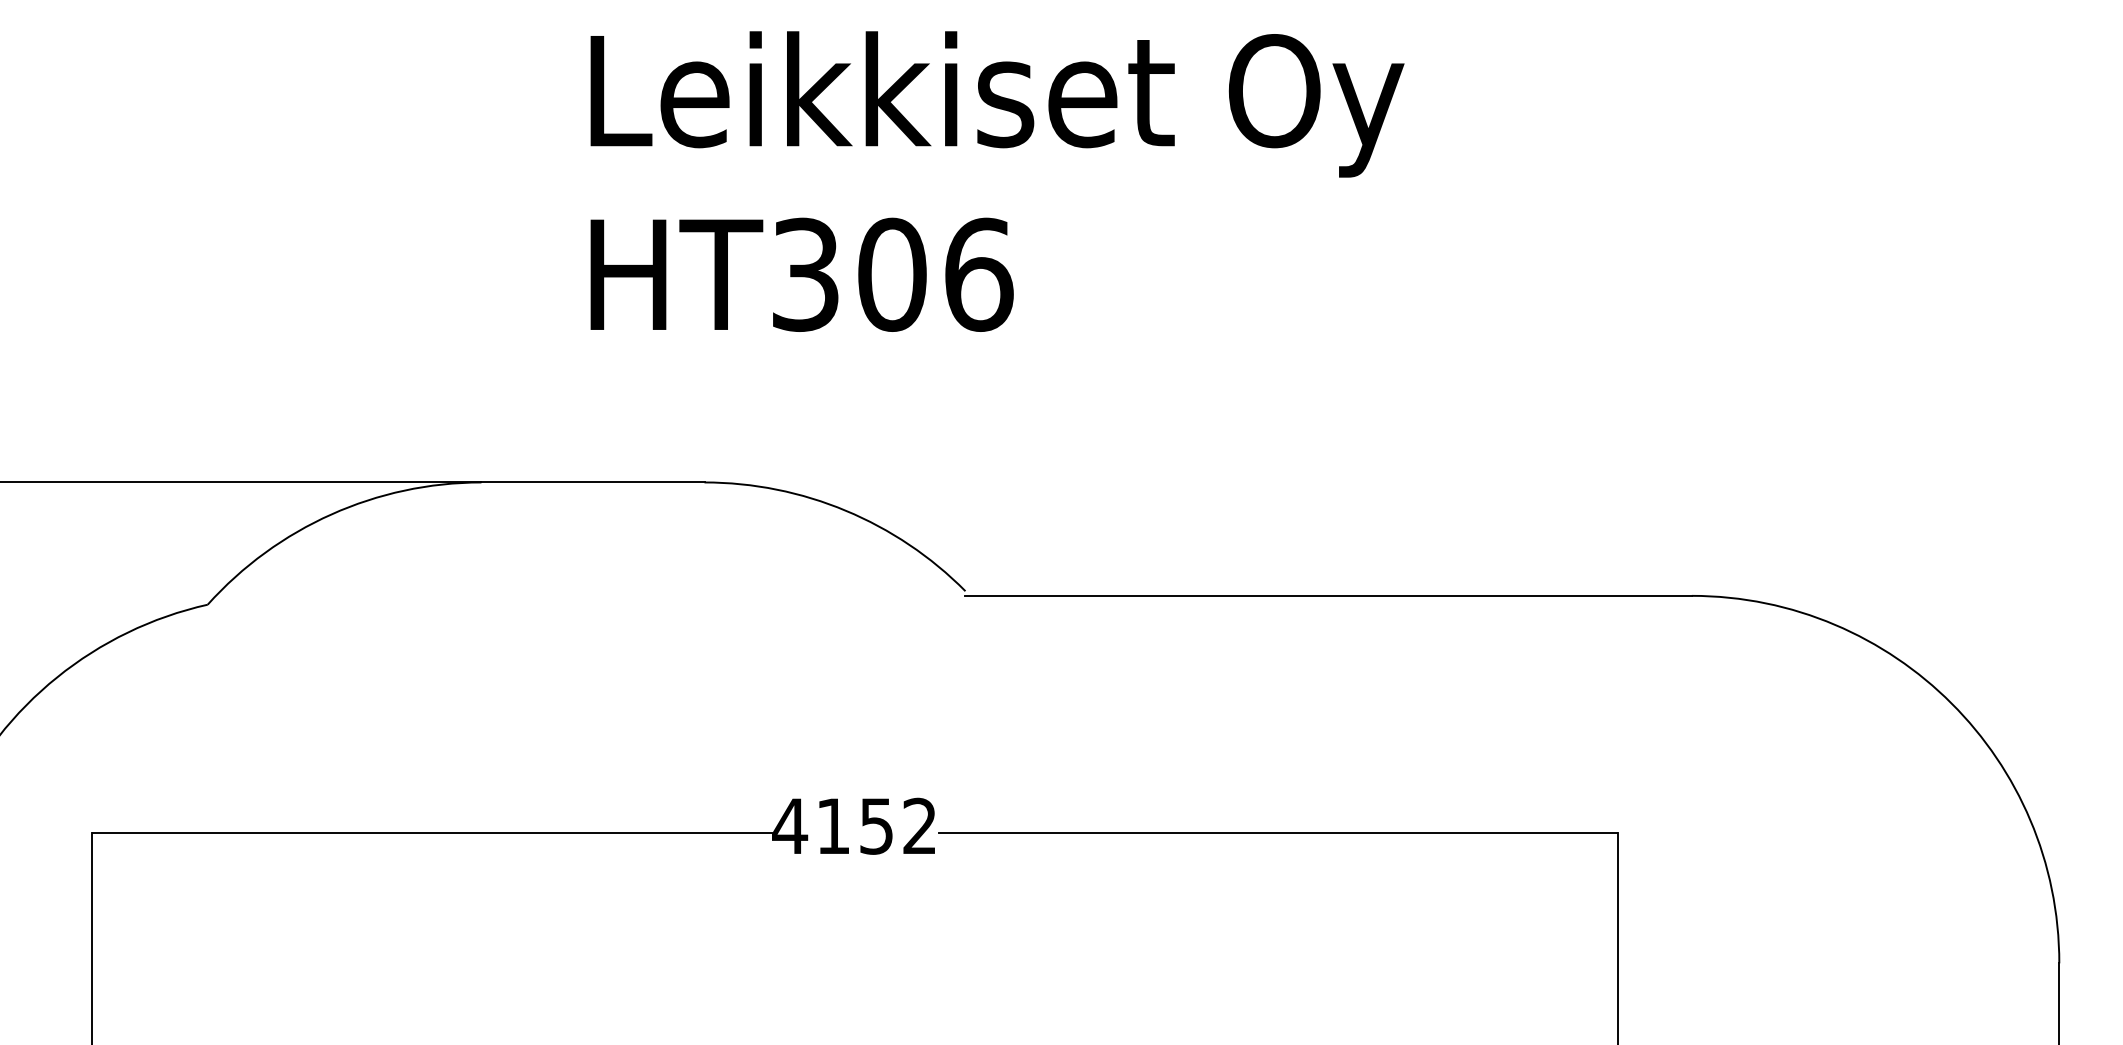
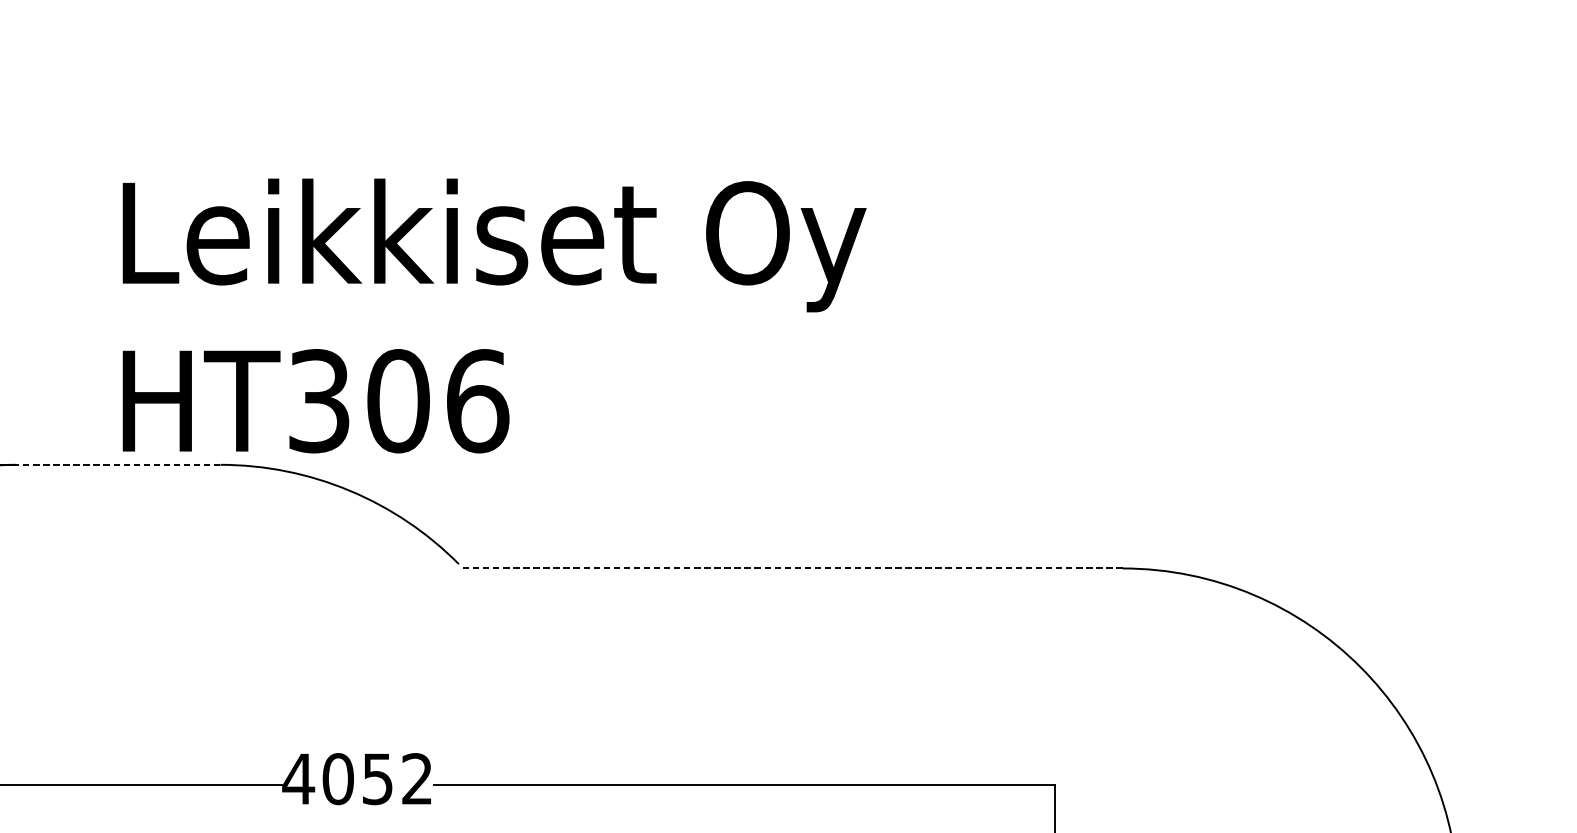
text: (997, 181) -> (494, 315), moved
line: (592, 482) -> (118, 464), solid -> dashed
line: (1328, 595) -> (790, 568), solid -> dashed
text: (833, 825) -> (338, 778), 4152 -> 4052

